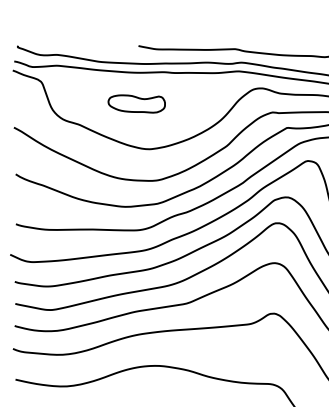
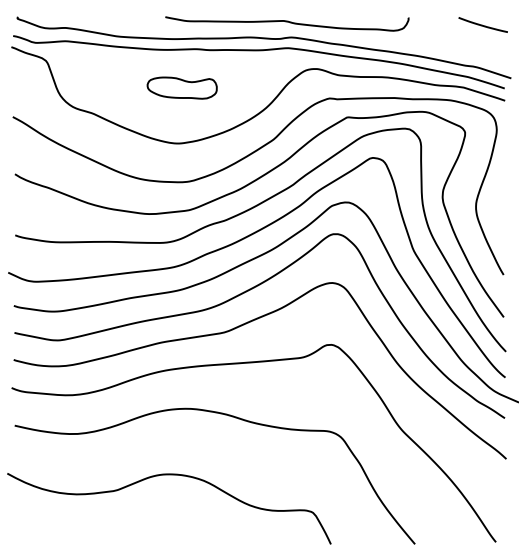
part: (136, 103) -> (181, 87), moved

